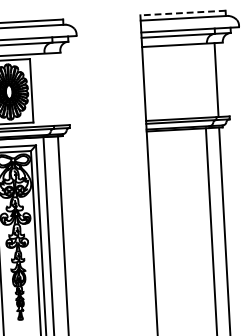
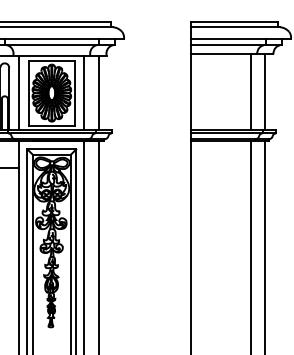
line: (183, 12) -> (234, 21), dashed -> solid
line: (203, 80) -> (251, 92), added
line: (55, 88) -> (99, 92), added
line: (40, 89) -> (84, 92), added

